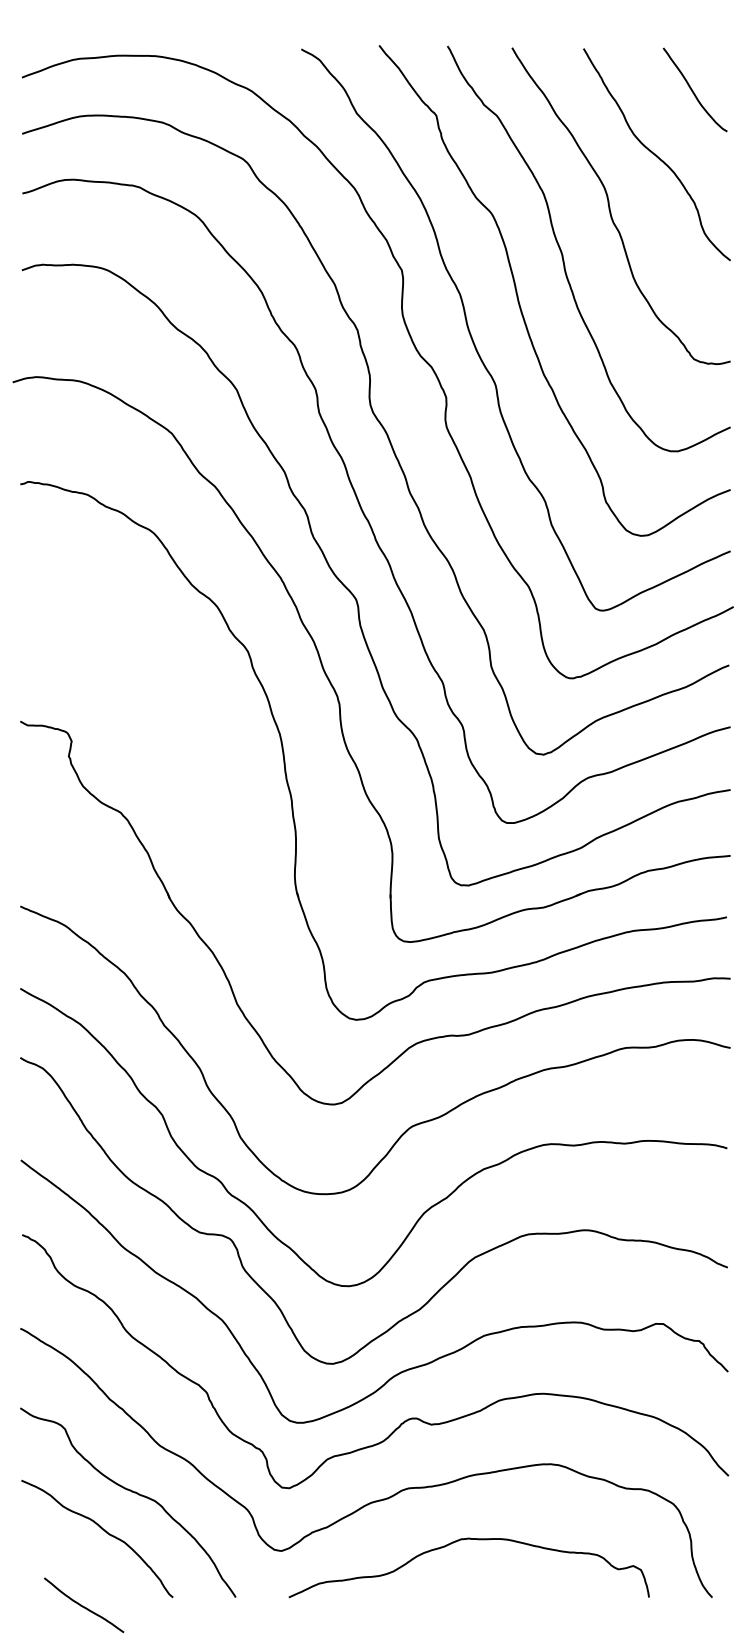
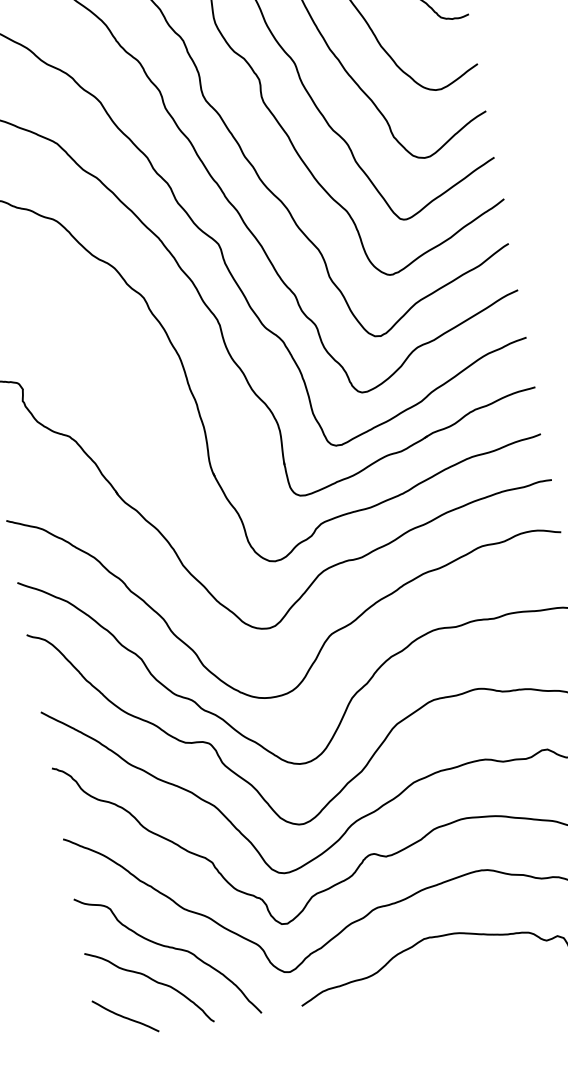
curve: (83, 1605) -> (125, 1016), moved

